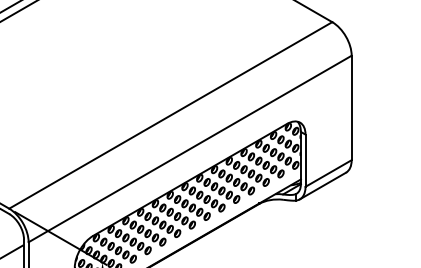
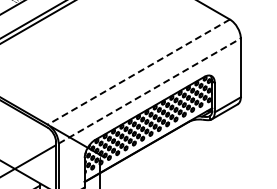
line: (170, 116) -> (138, 72), solid -> dashed
line: (191, 148) -> (150, 90), solid -> dashed

